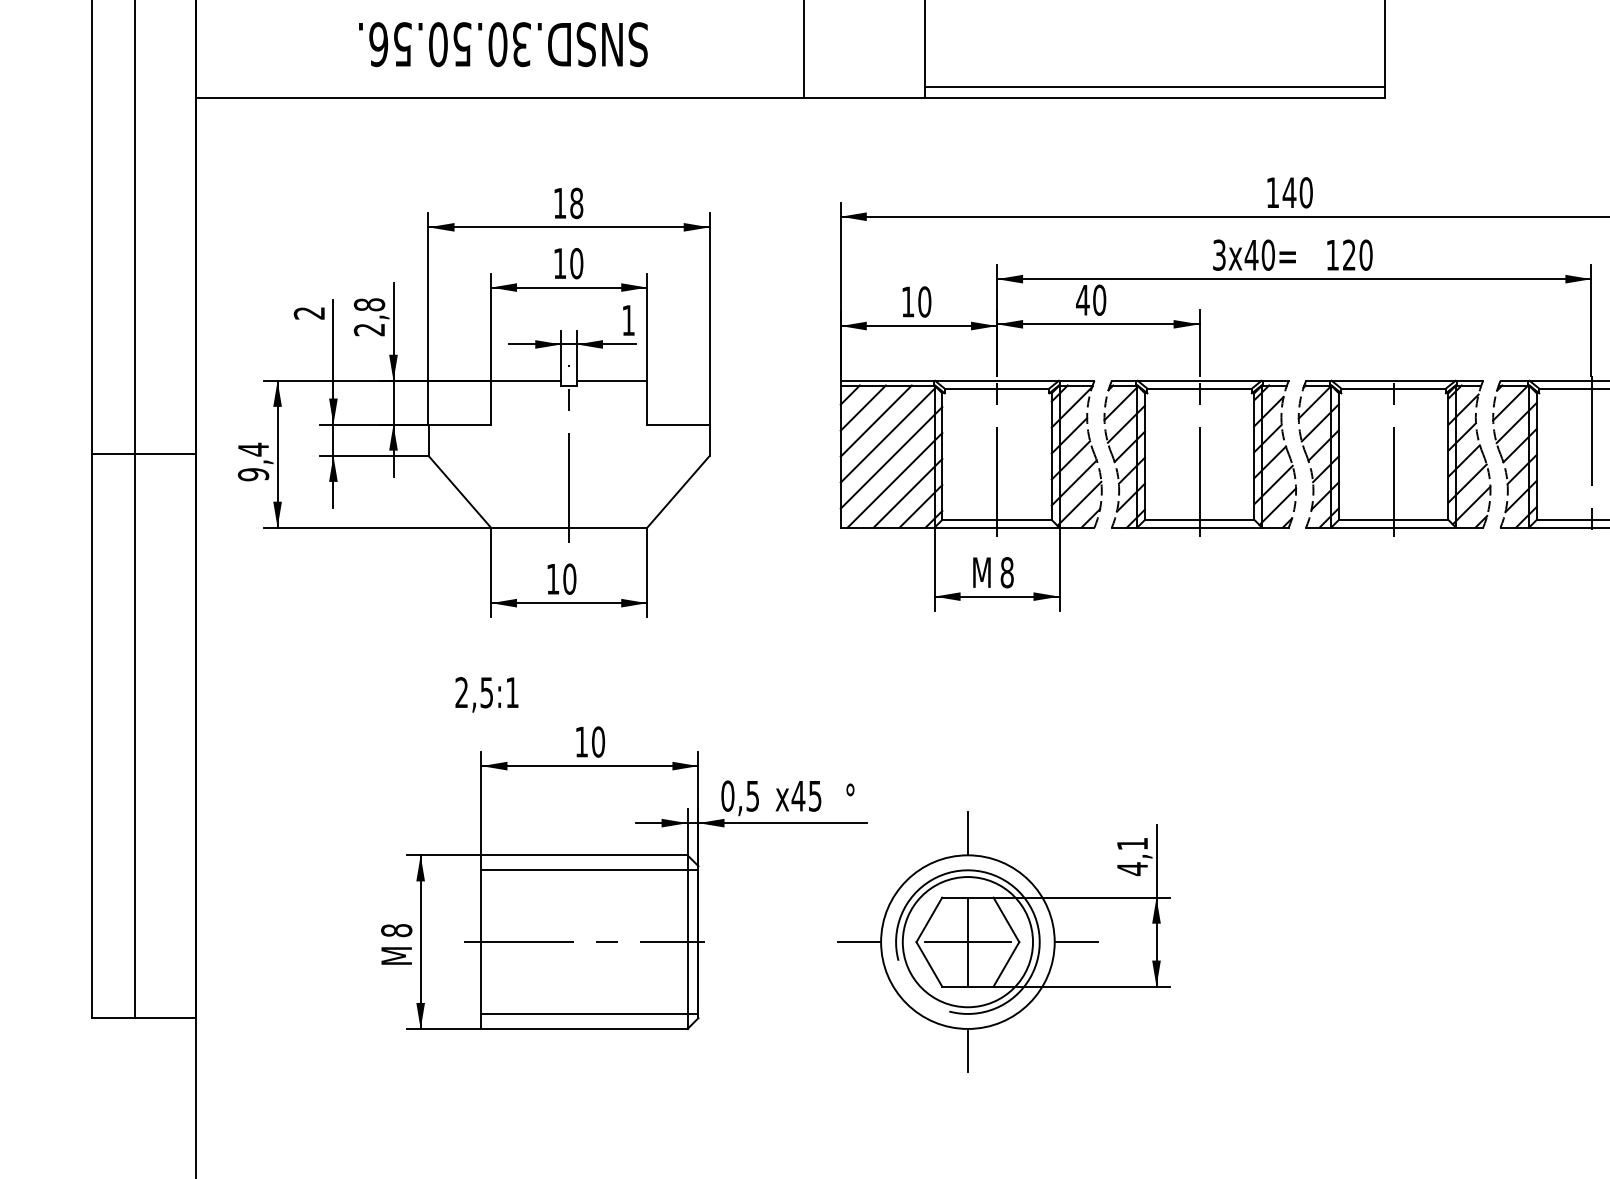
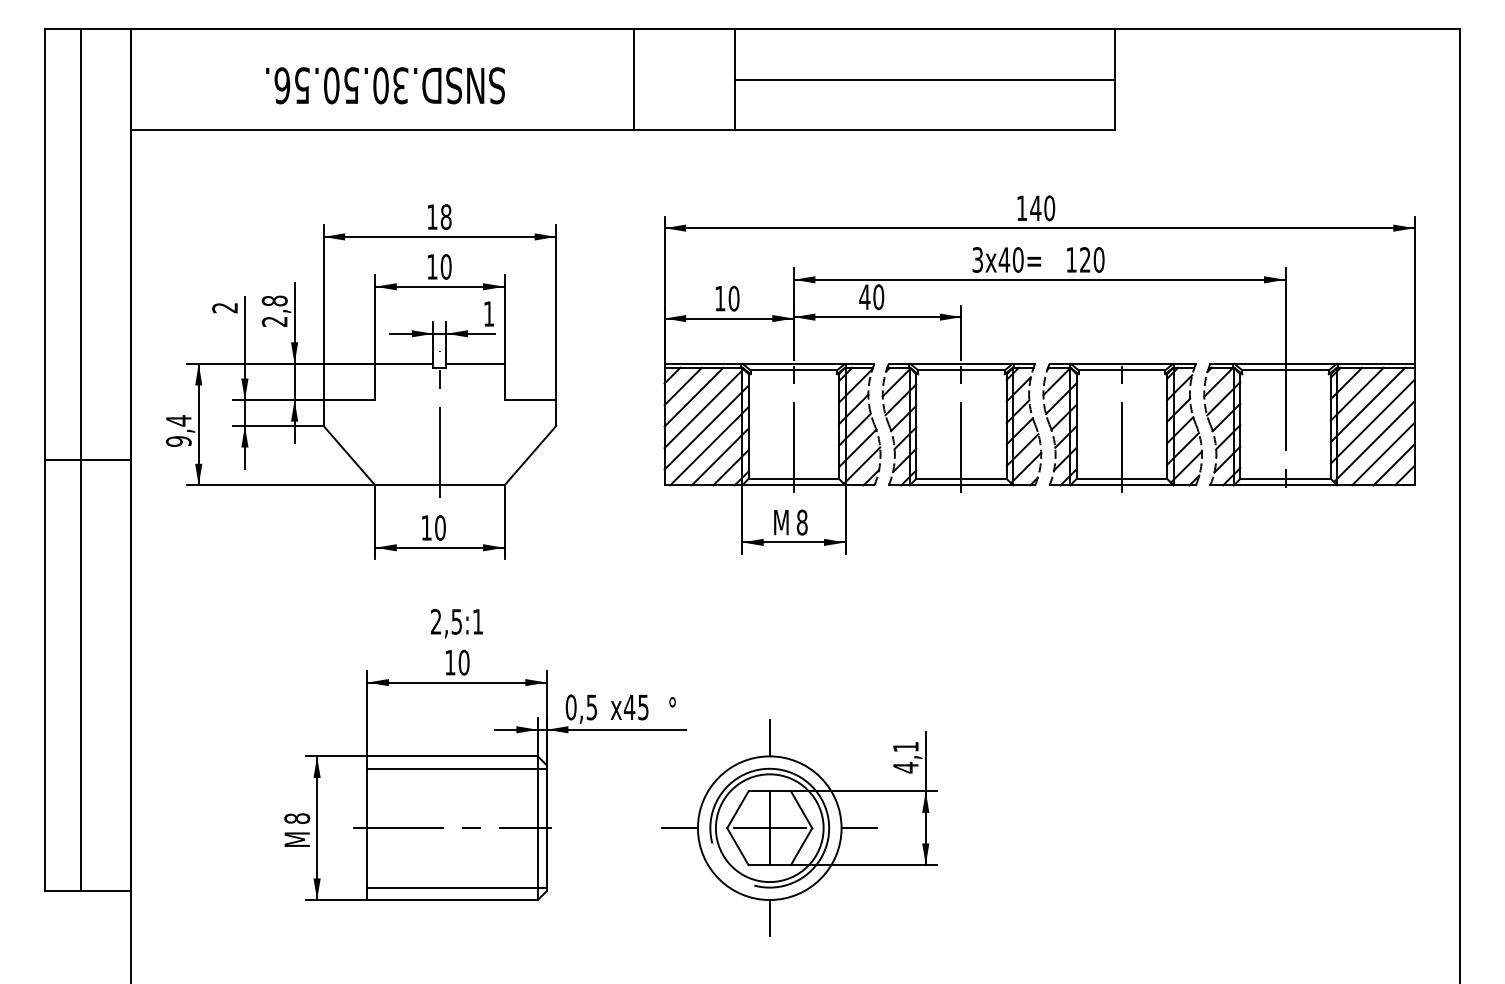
line: (1154, 86) -> (924, 79), moved
line: (144, 454) -> (88, 460), moved
text: (486, 694) -> (456, 623), moved

